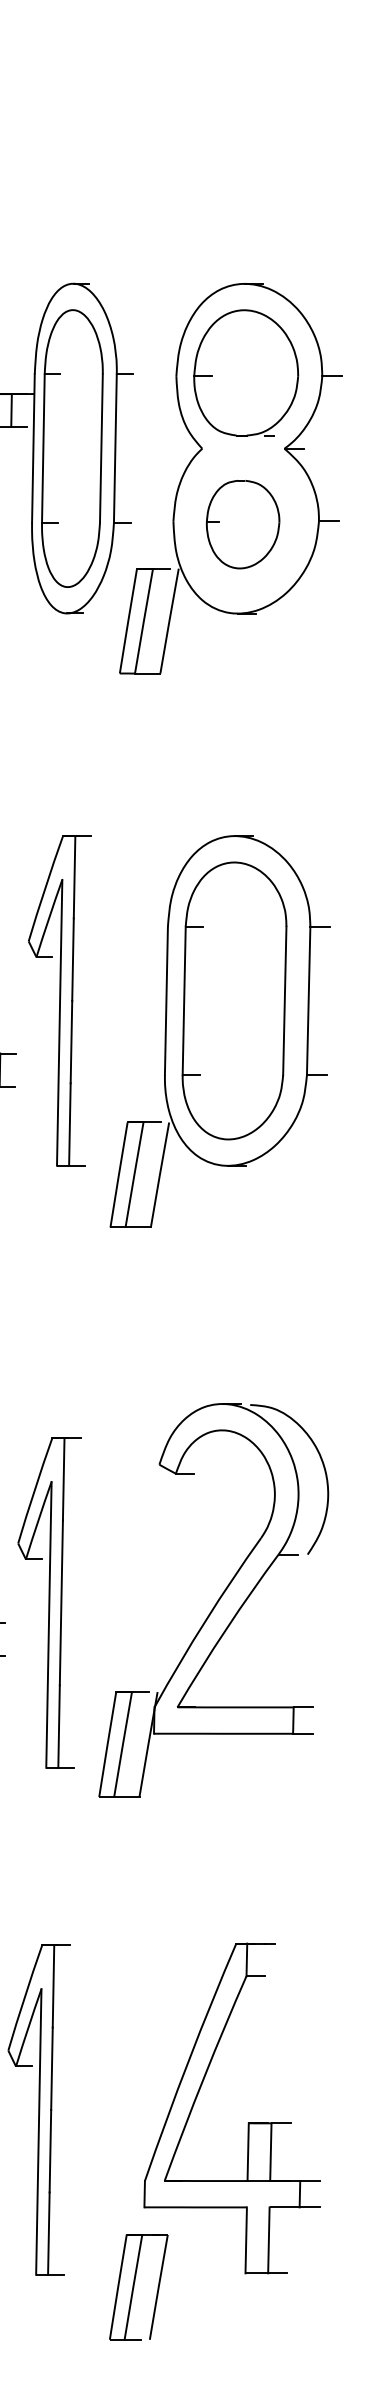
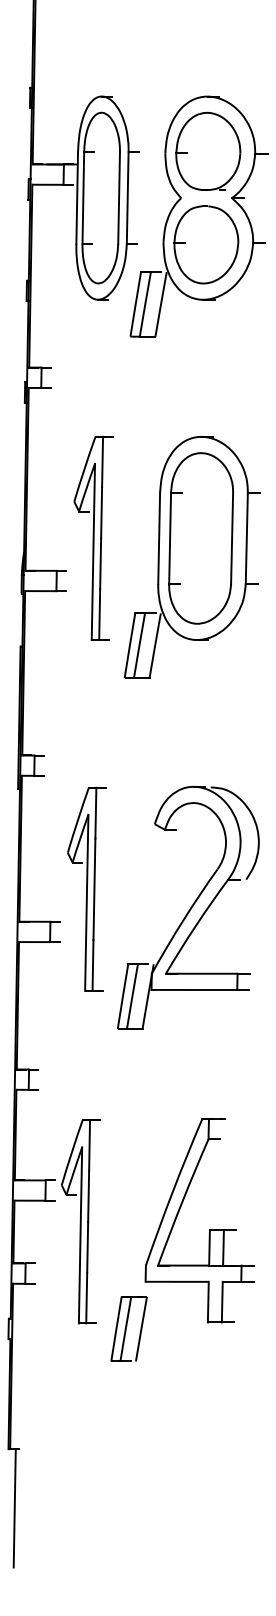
part: (243, 523) -> (206, 244), size x1.43
part: (48, 1601) -> (86, 888), moved
part: (137, 2286) -> (128, 1328), moved

